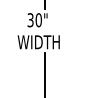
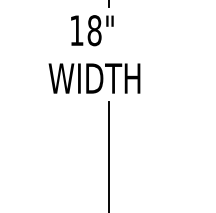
text: (34, 20) -> (85, 31), 30" -> 18"

